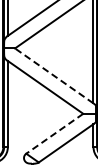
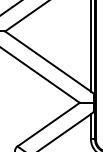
line: (54, 75) -> (48, 61), dashed -> solid
line: (54, 133) -> (48, 124), dashed -> solid

